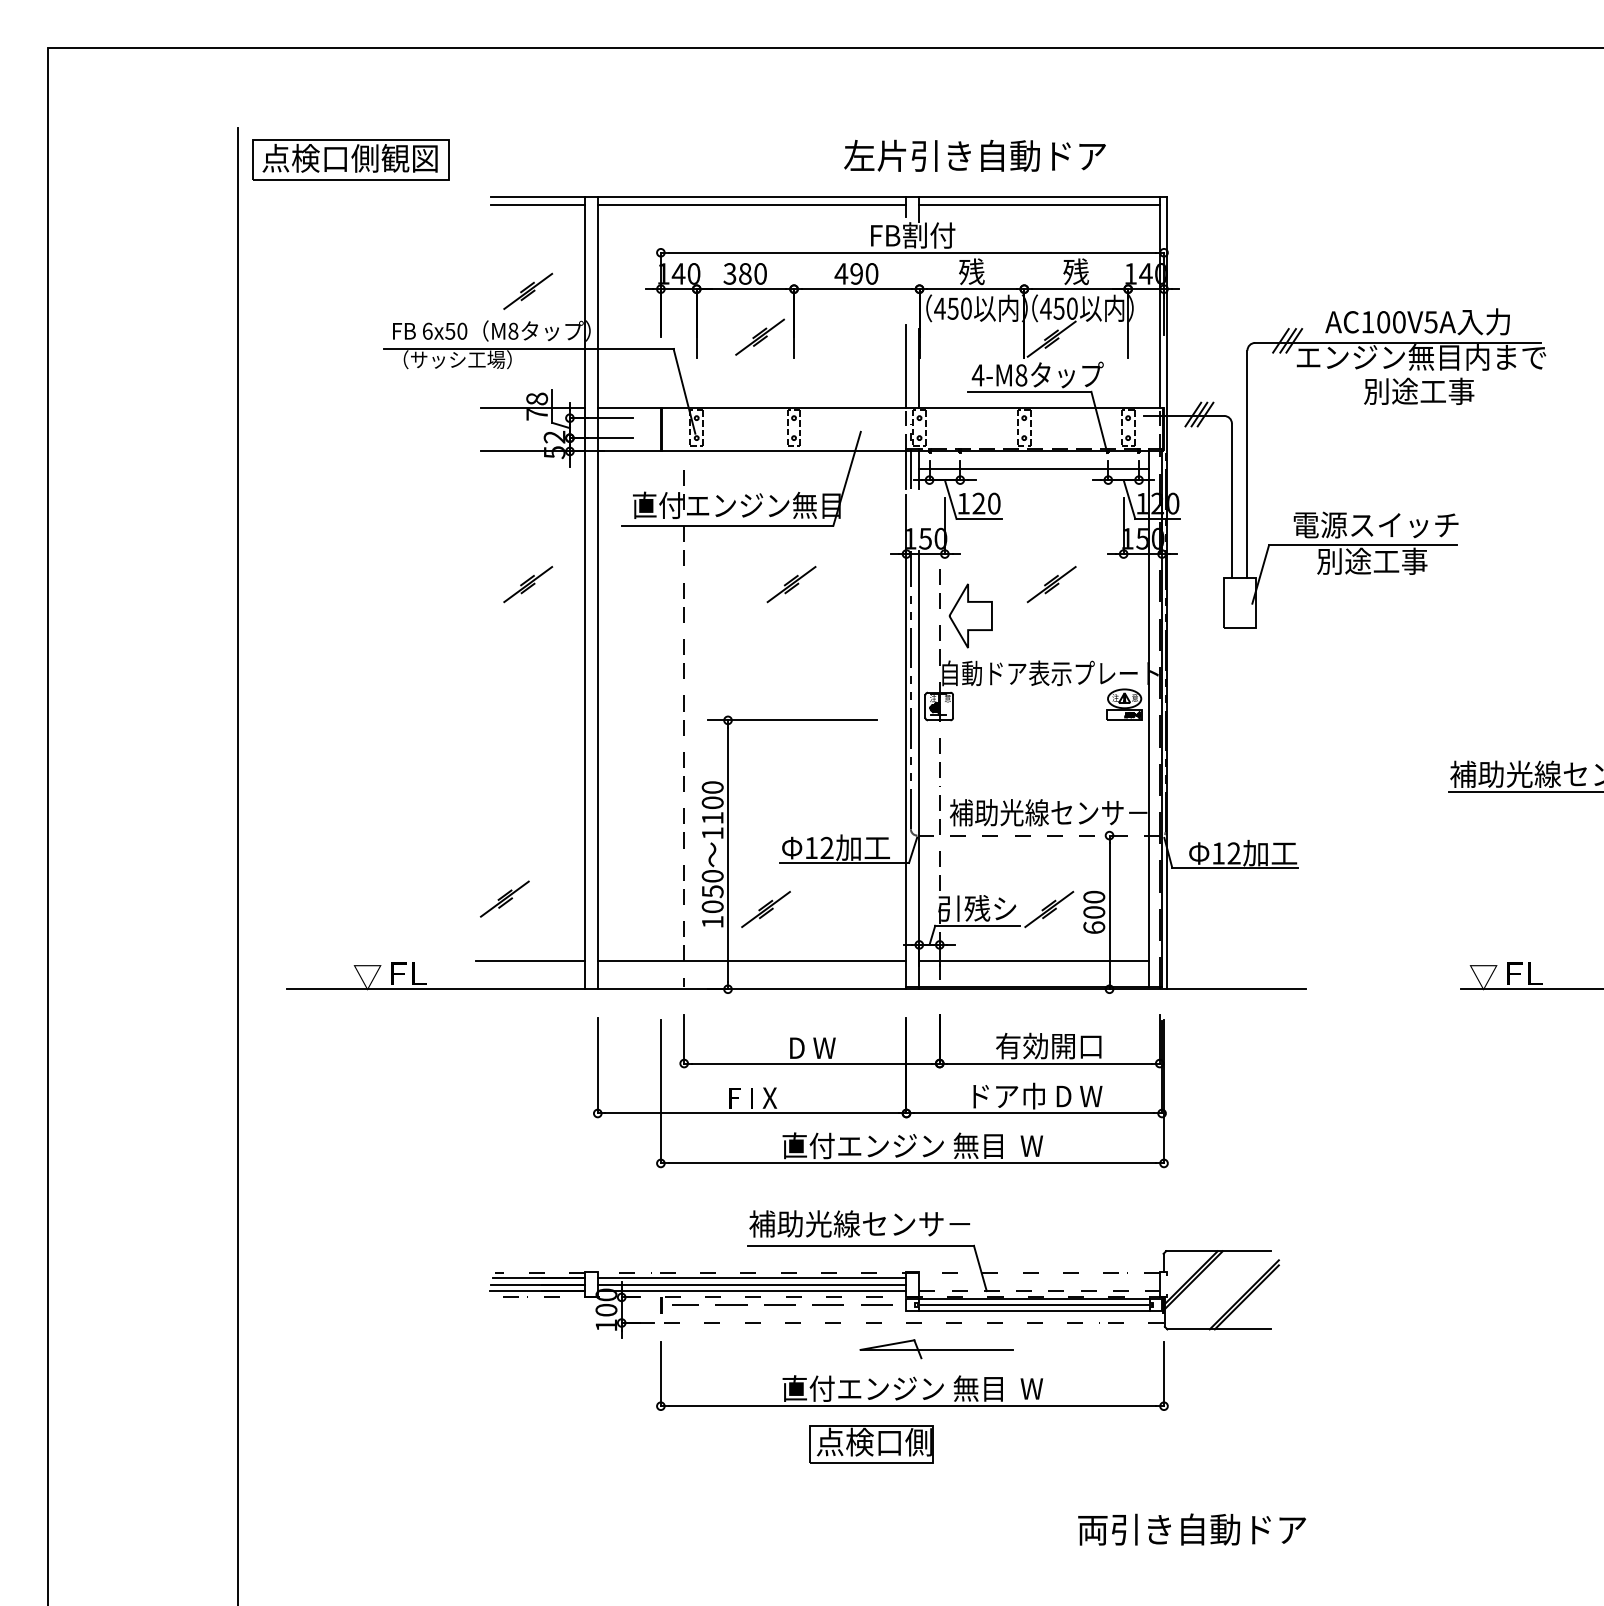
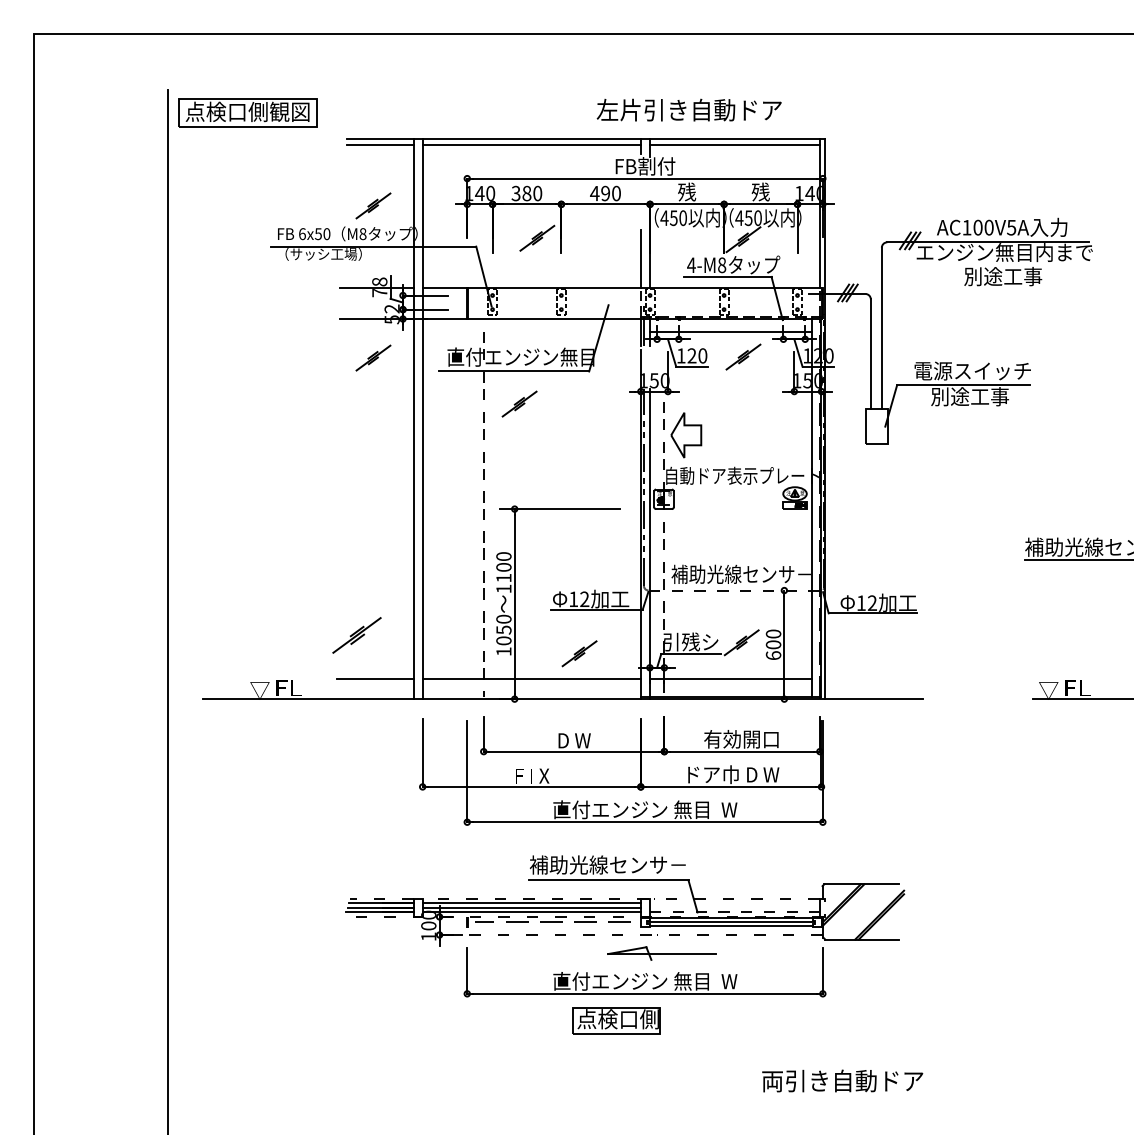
part: (528, 583) -> (373, 357), moved
part: (791, 583) -> (519, 403), moved
part: (1051, 583) -> (743, 356), moved
part: (504, 899) -> (356, 635), size x1.4
part: (765, 909) -> (579, 653), moved

